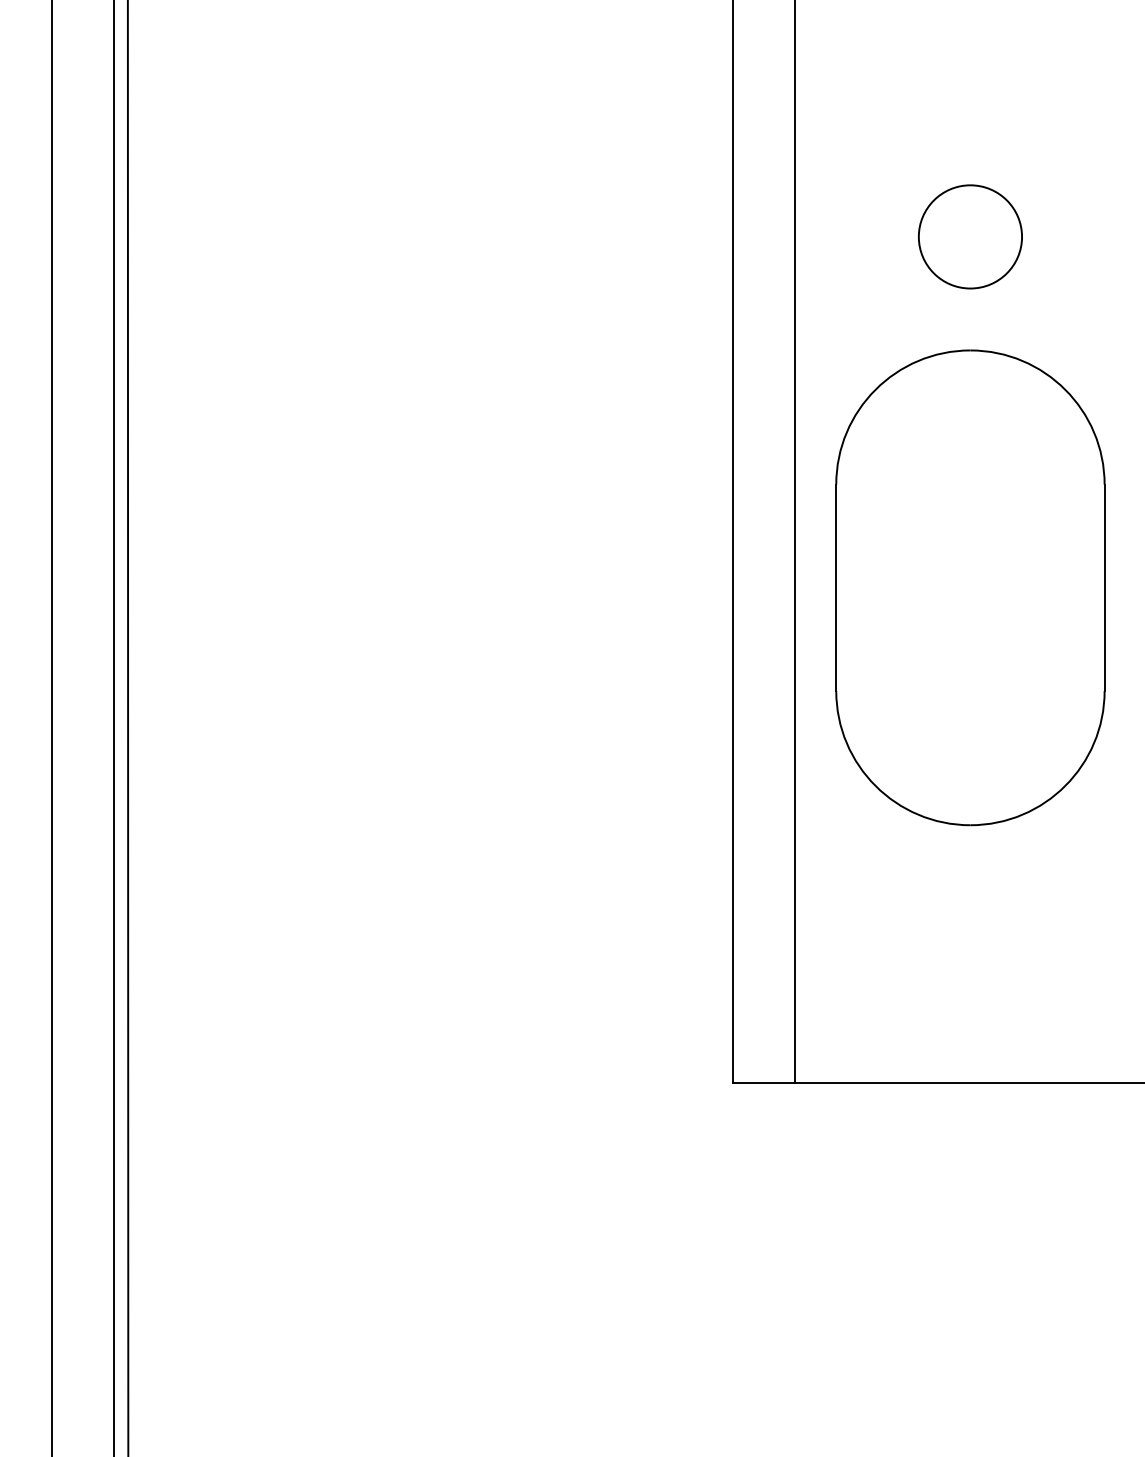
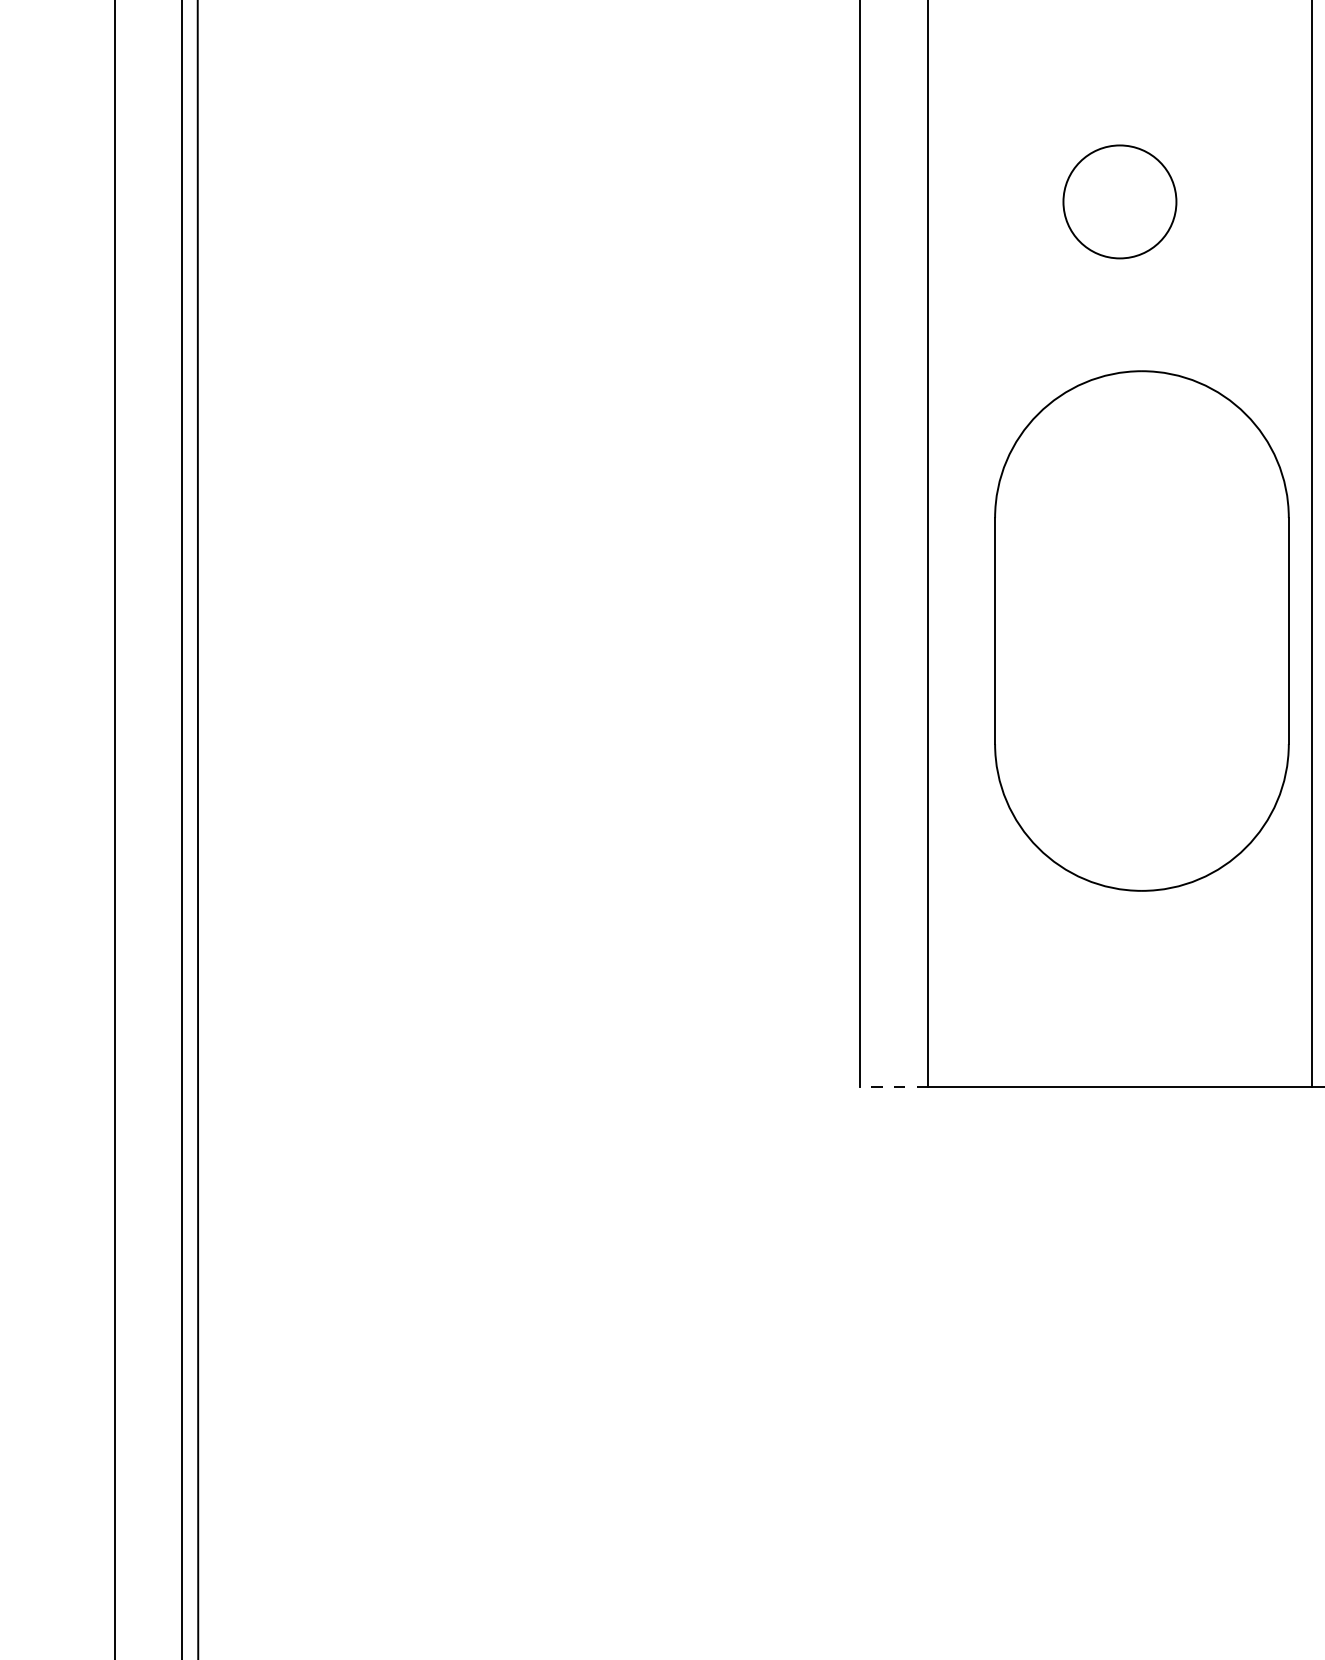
circle: (970, 236) -> (1119, 201), moved
part: (970, 587) -> (1141, 630), moved
line: (764, 1083) -> (894, 1087), solid -> dashed

